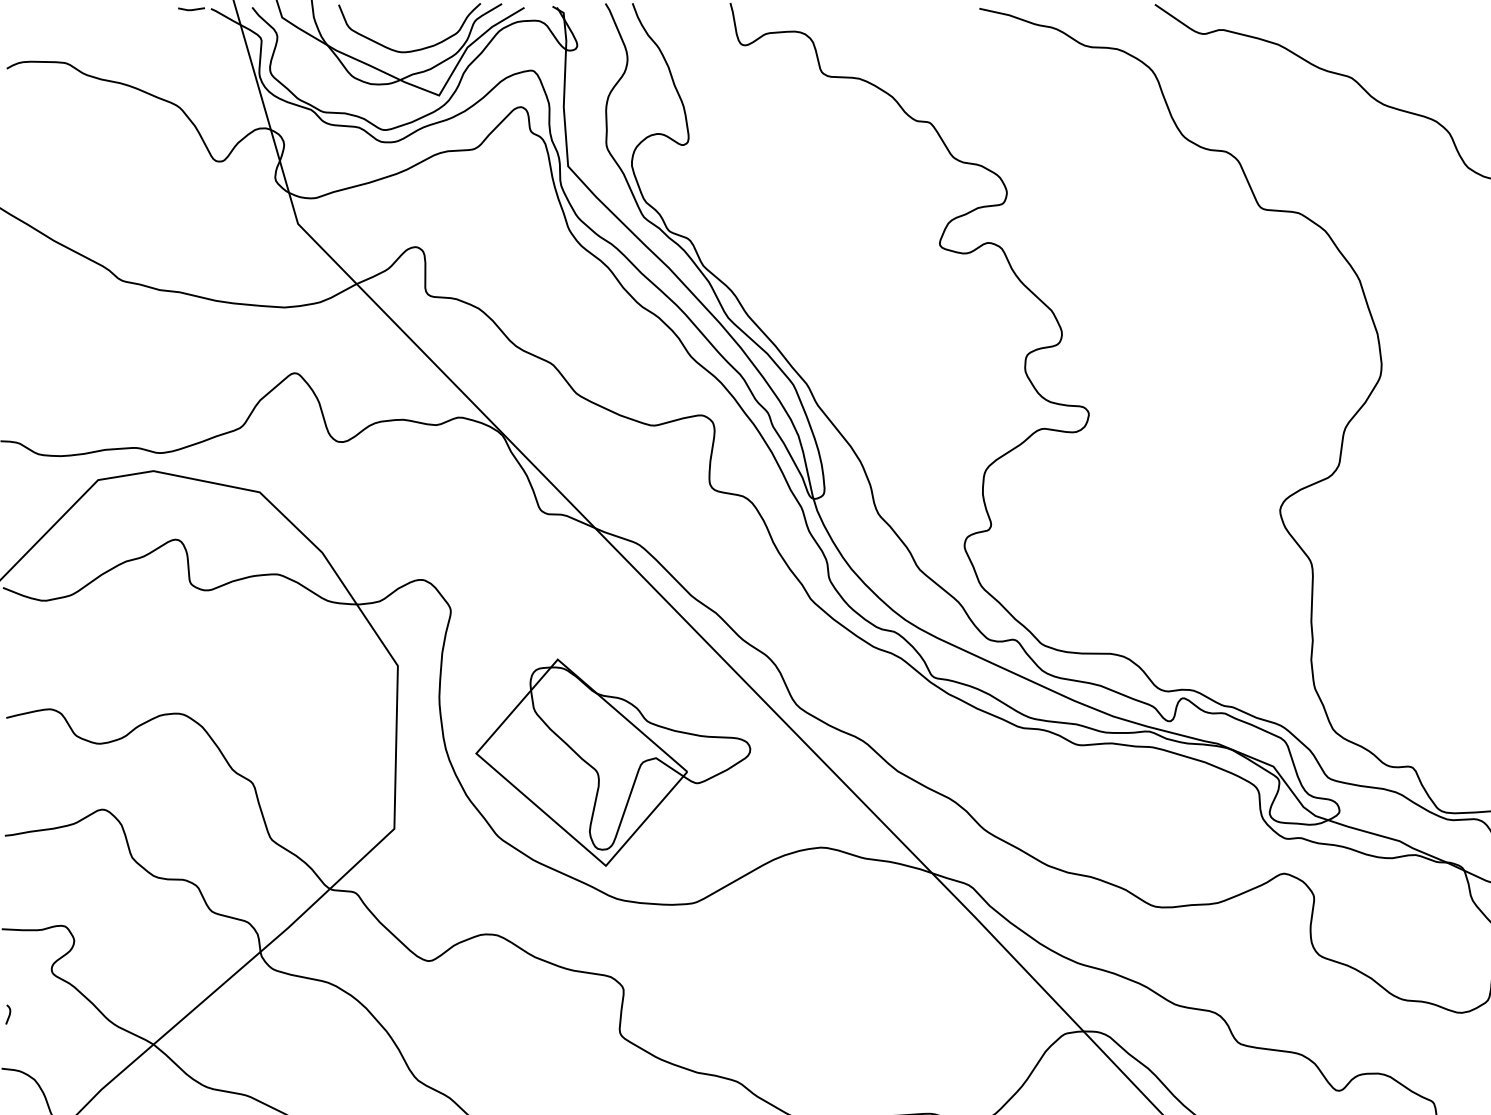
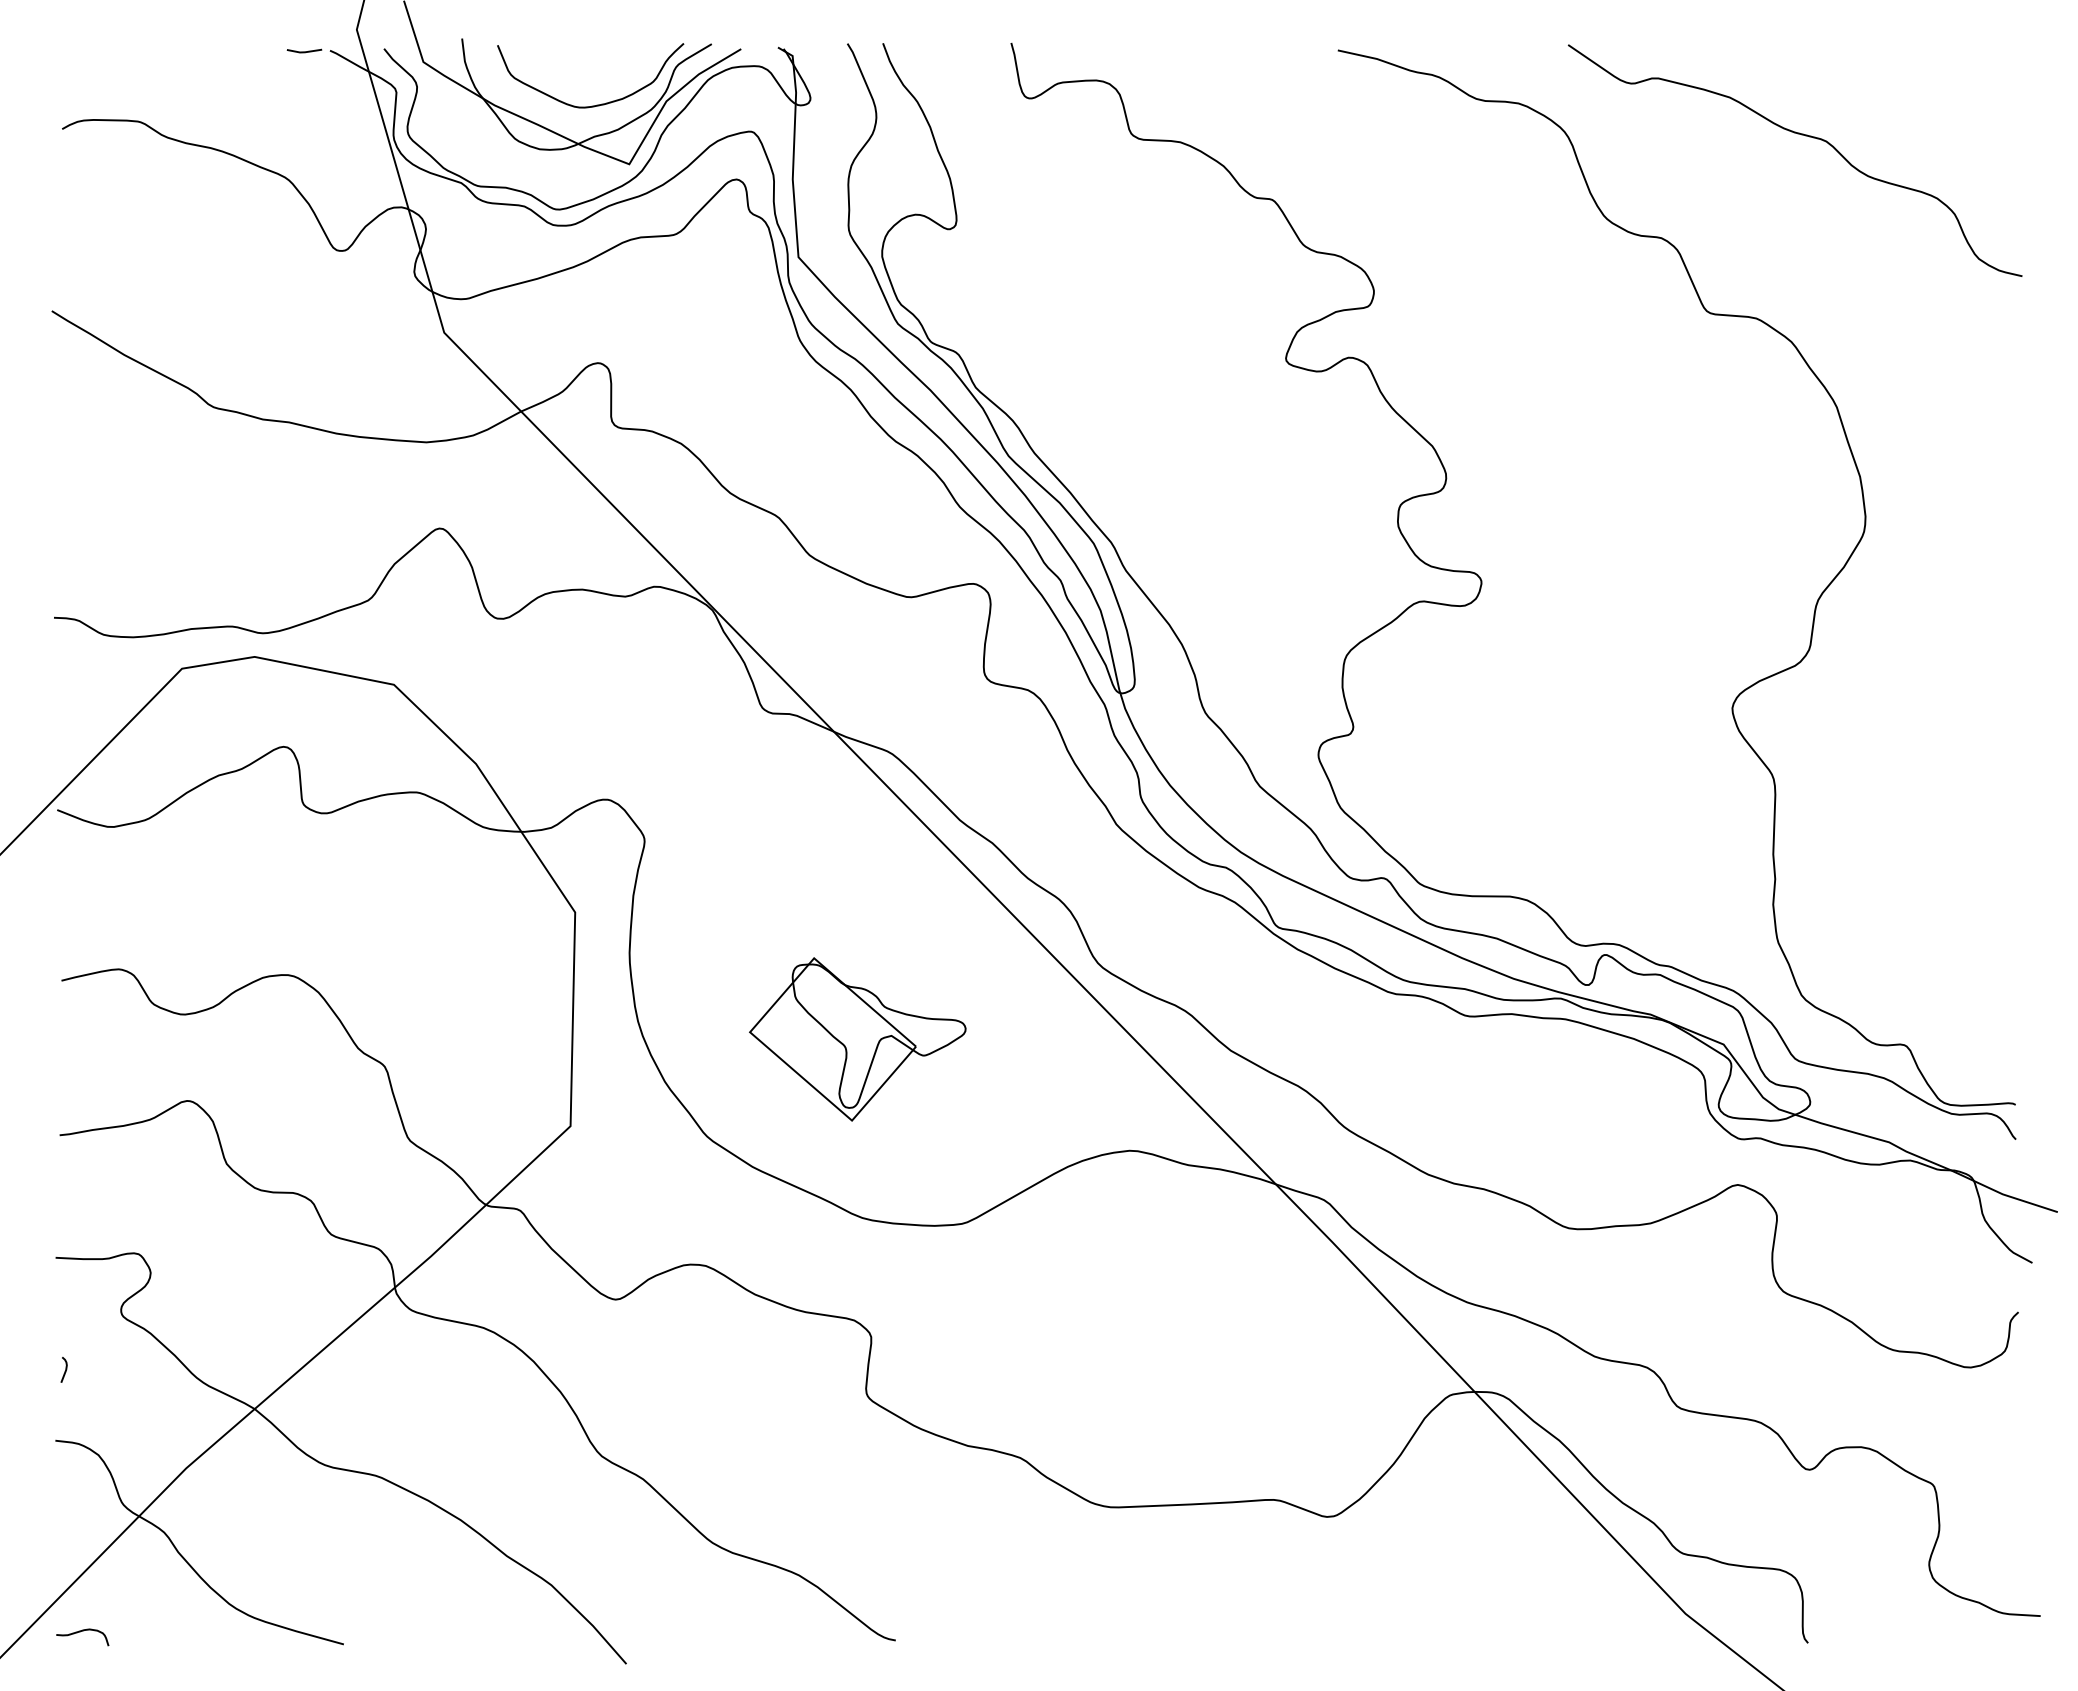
part: (613, 762) -> (857, 1039), size x0.6

